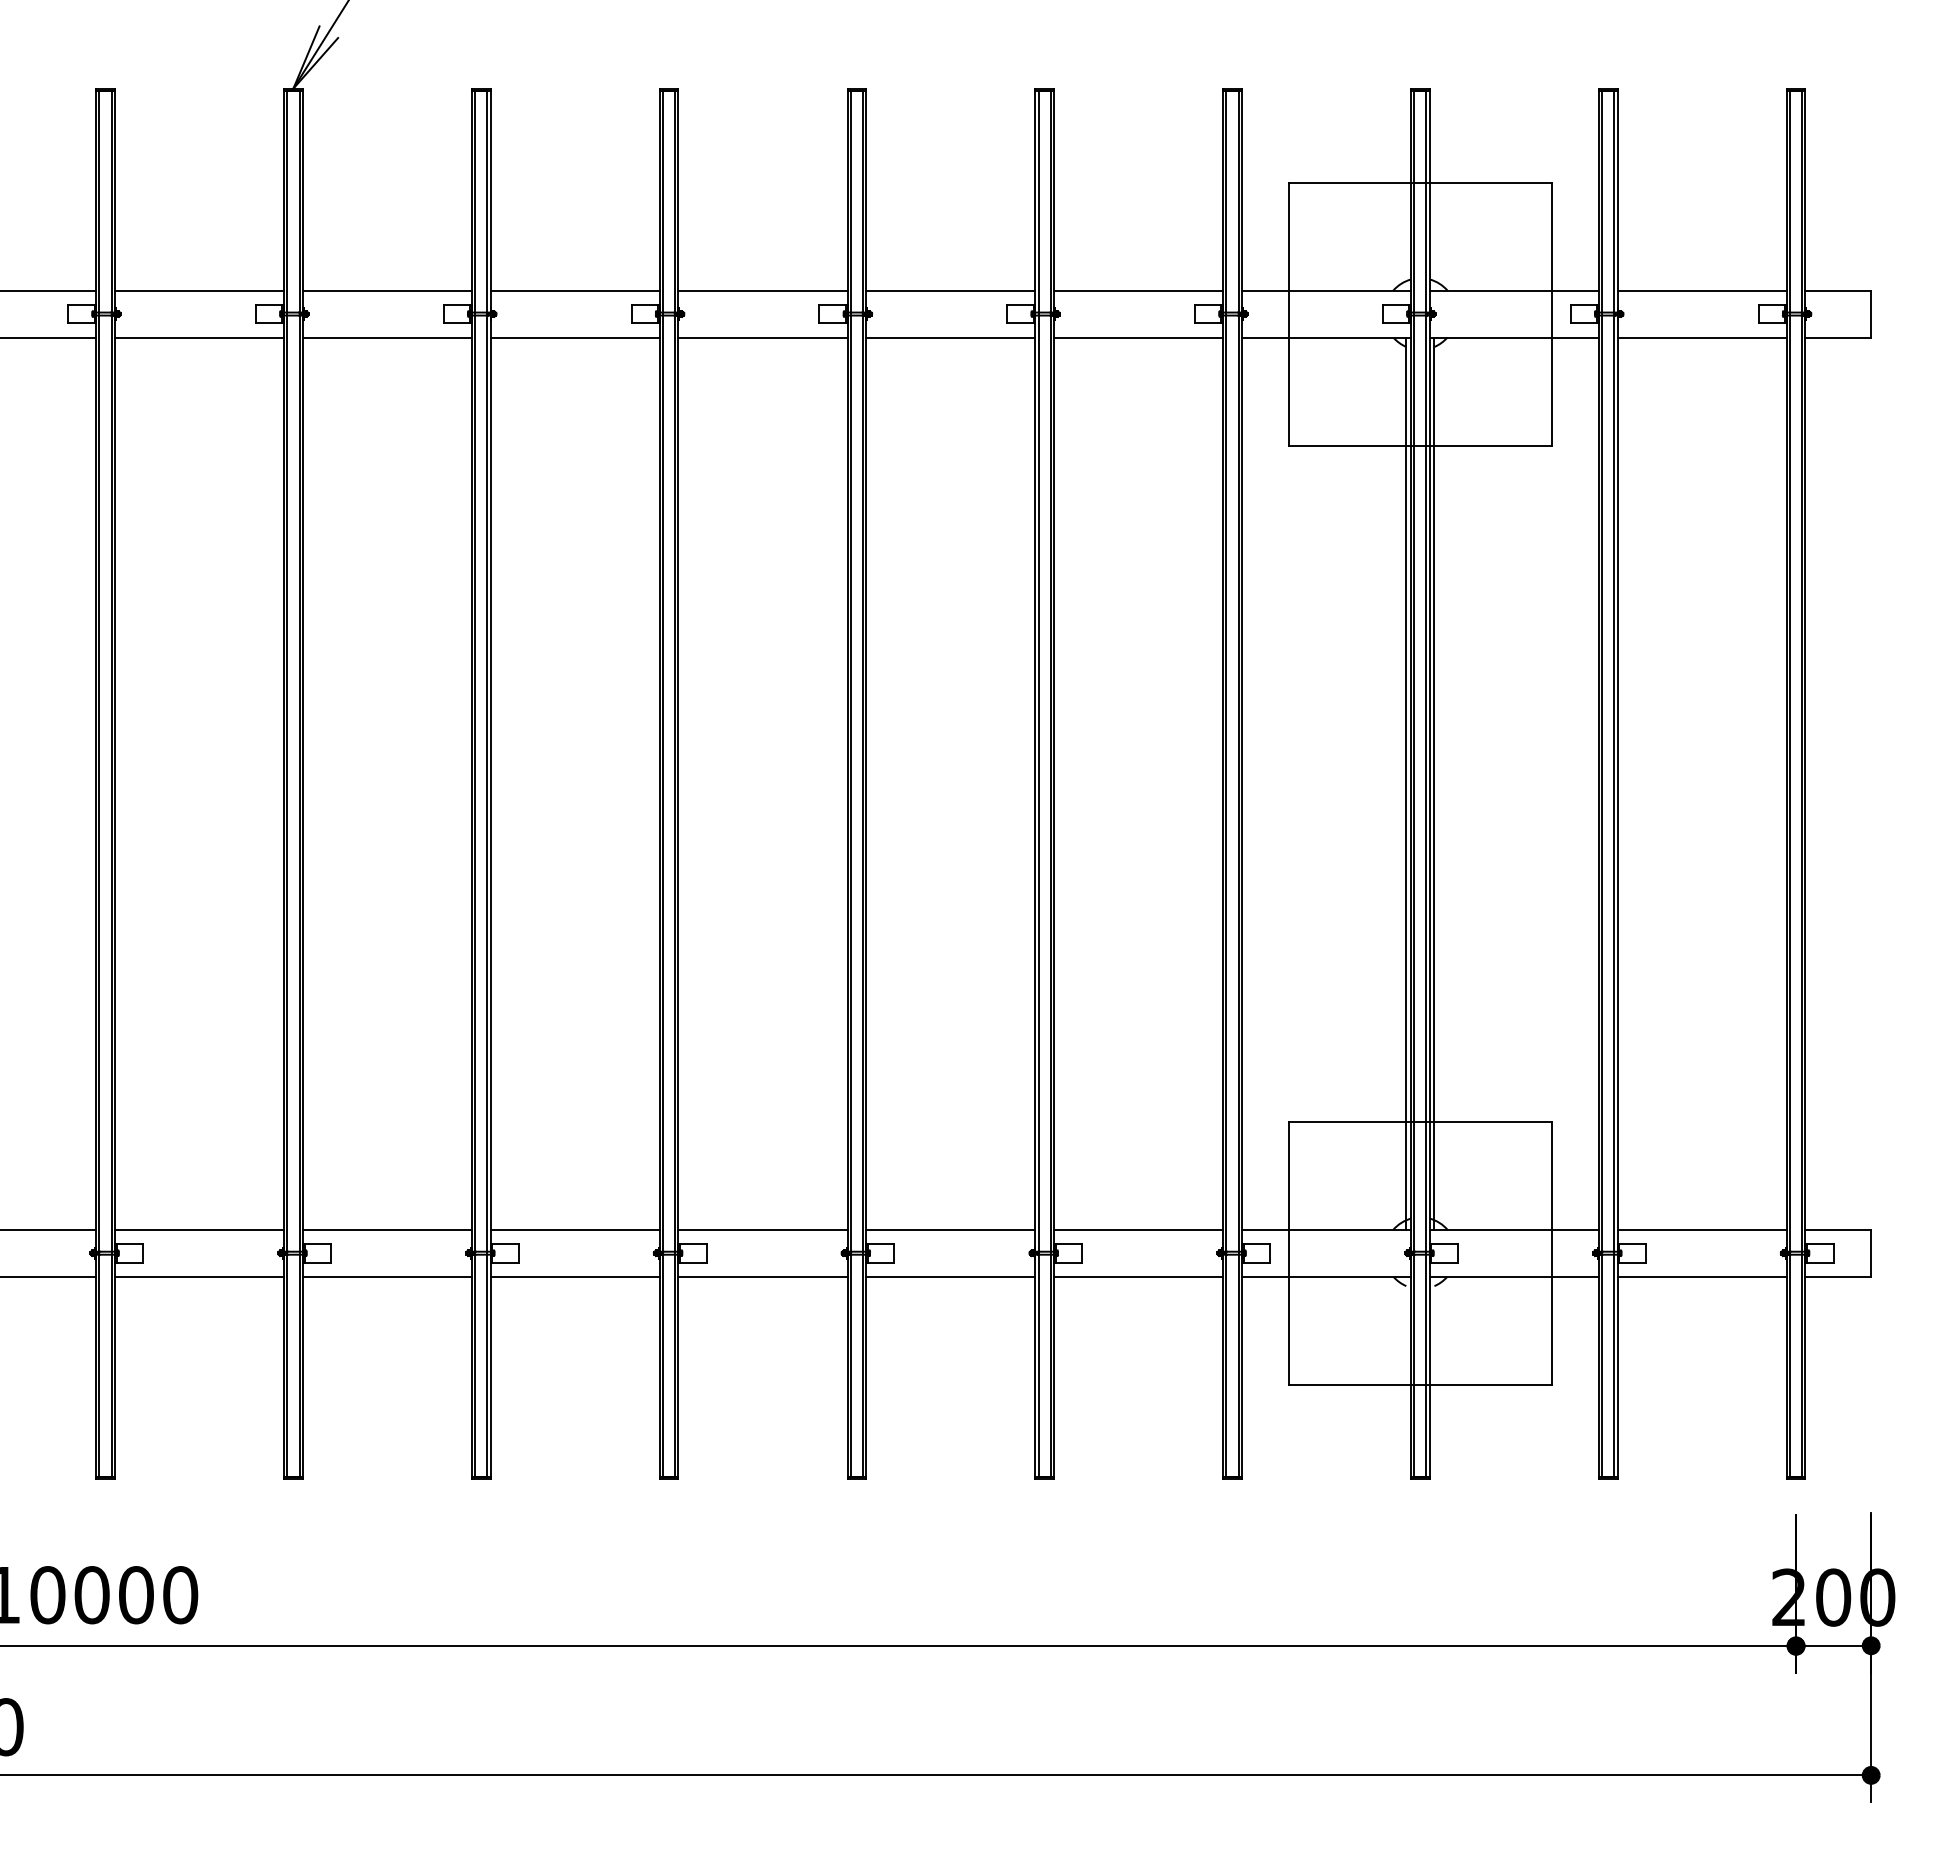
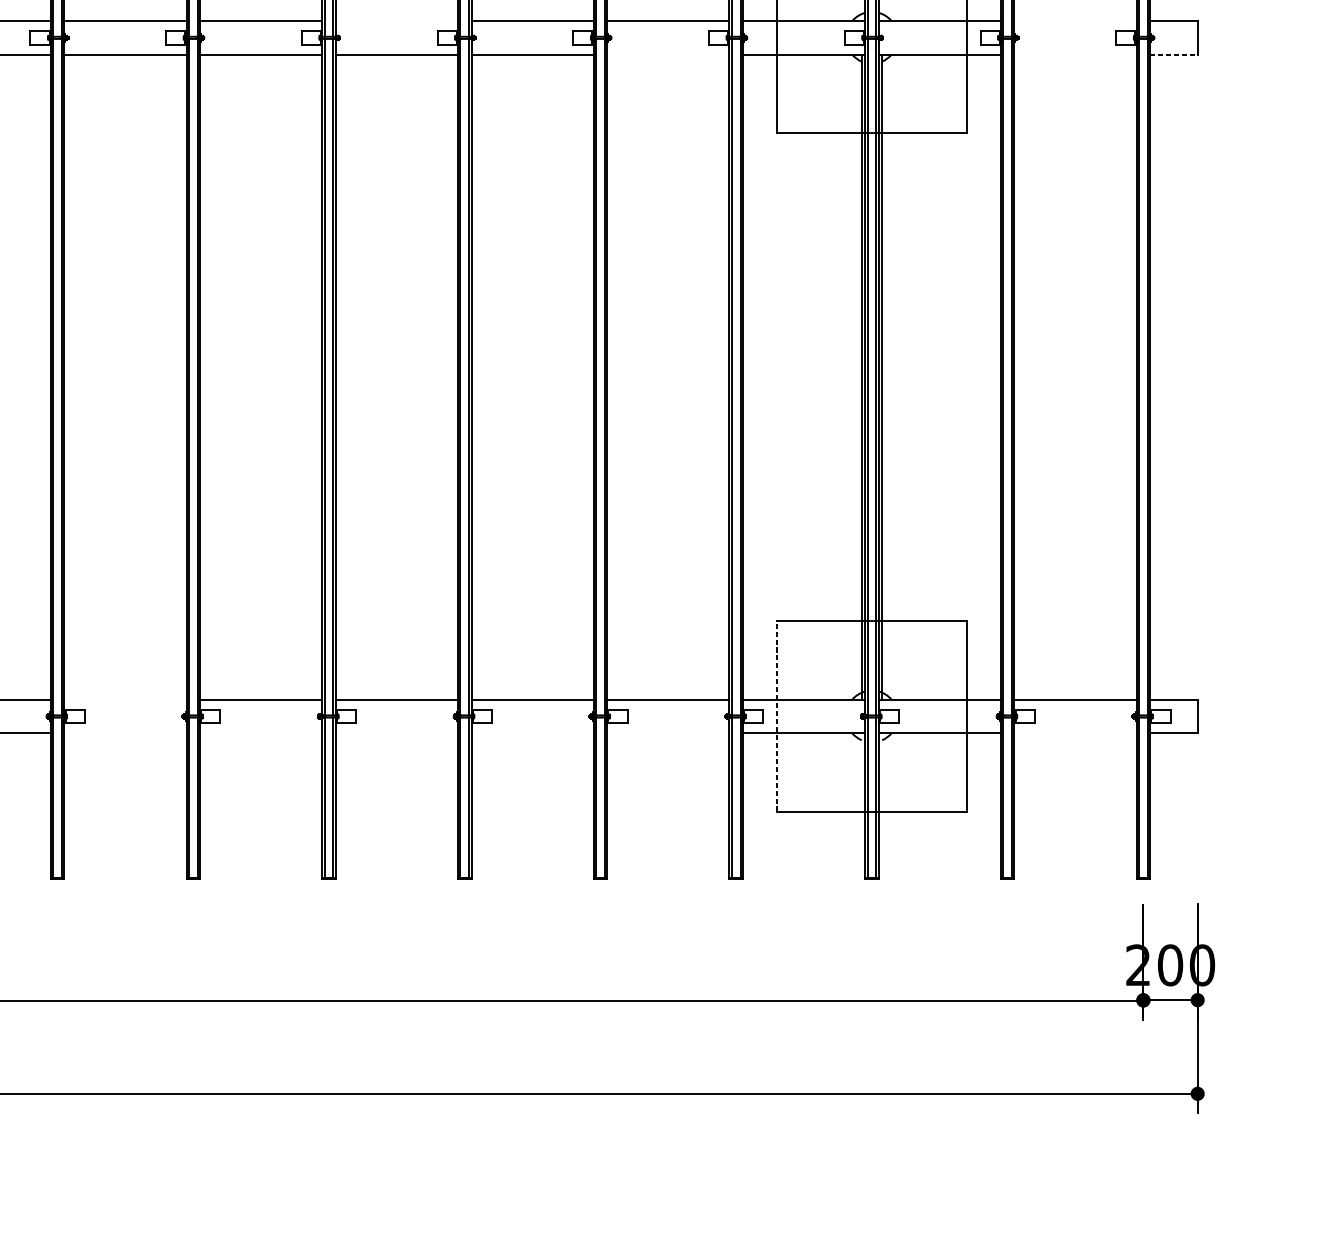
line: (762, 290) -> (396, 20), removed
line: (1701, 290) -> (1075, 20), removed
line: (1138, 337) -> (668, 54), removed
line: (1701, 337) -> (1075, 54), removed
line: (1838, 337) -> (1174, 54), solid -> dashed
line: (386, 1229) -> (124, 699), removed
line: (1288, 1252) -> (776, 715), solid -> dashed
line: (386, 1276) -> (124, 733), removed
line: (574, 1276) -> (260, 733), removed
line: (762, 1276) -> (396, 733), removed
line: (950, 1276) -> (532, 733), removed
line: (1138, 1276) -> (668, 733), removed
line: (1701, 1276) -> (1075, 733), removed

